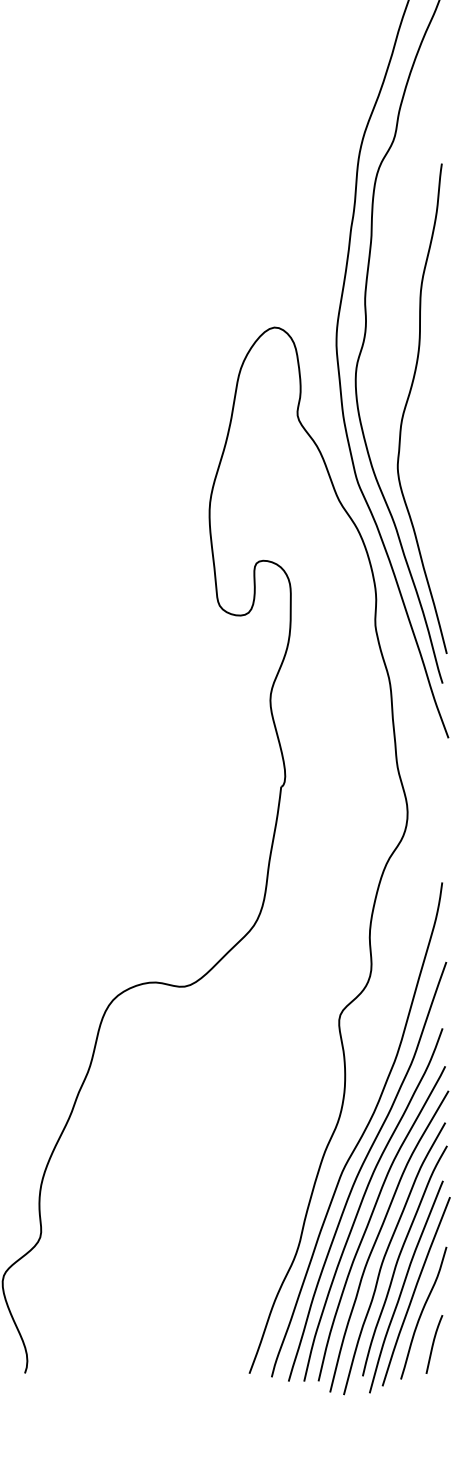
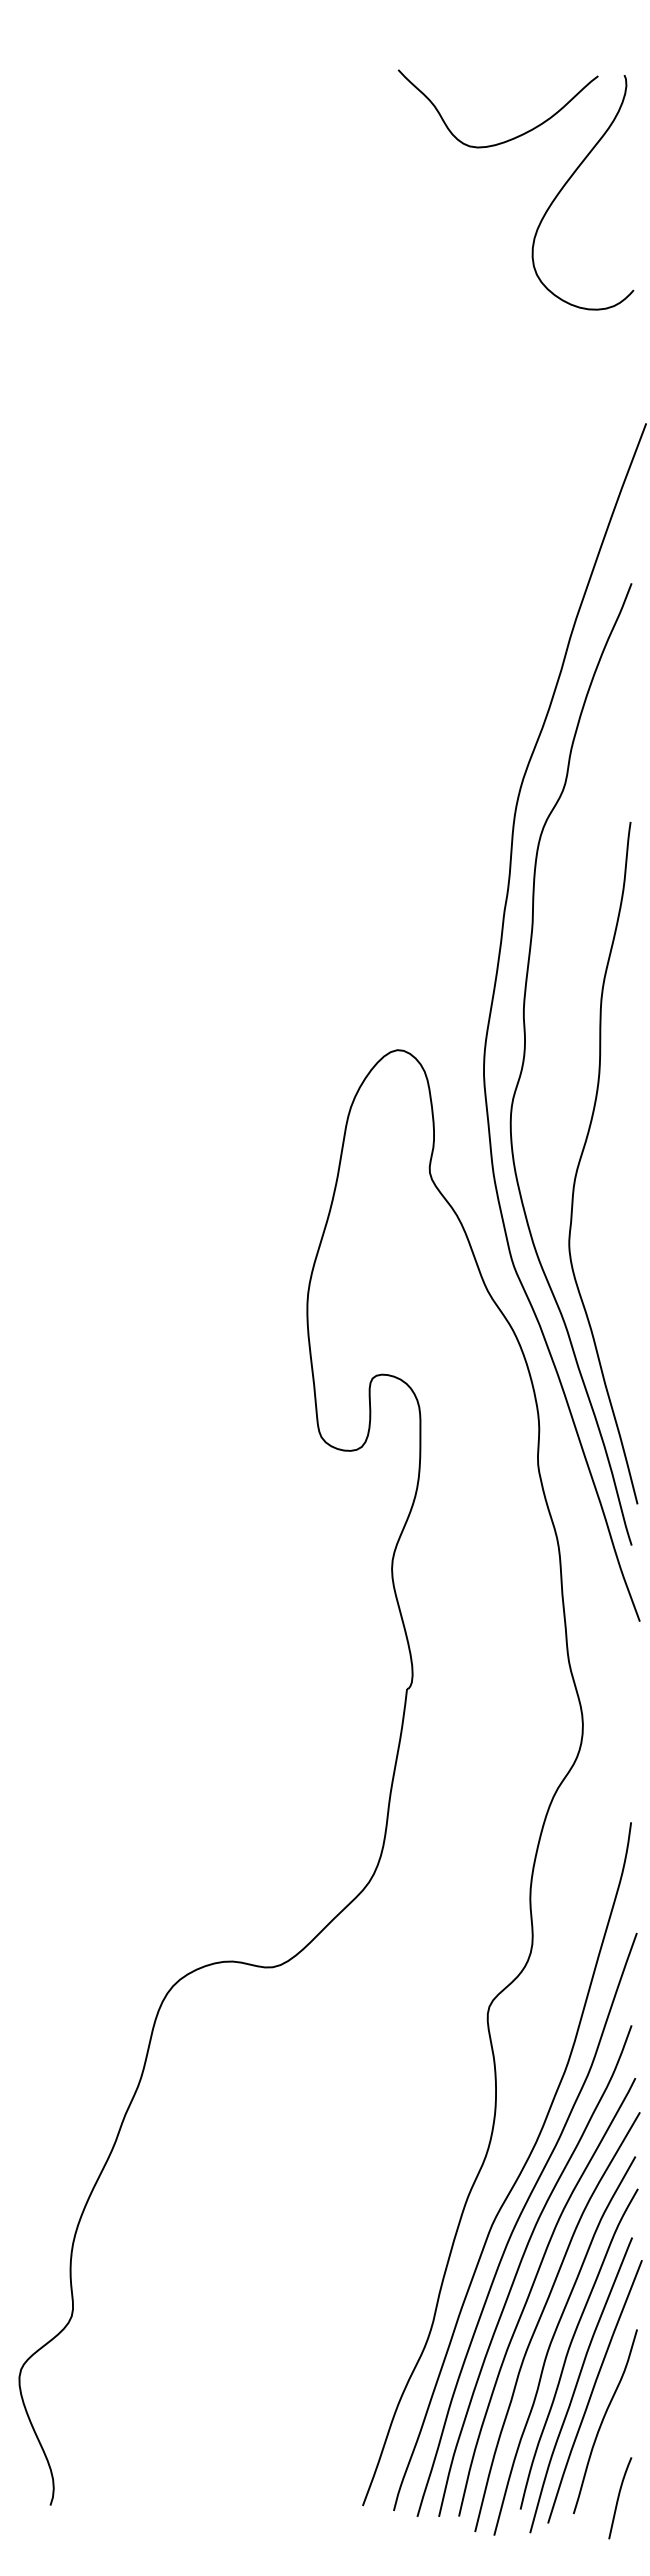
curve: (433, 1344) -> (619, 2498), moved

